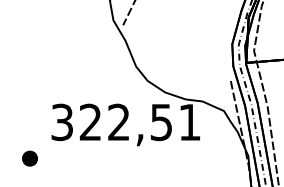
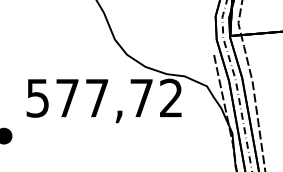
text: (126, 122) -> (104, 98), 322,51 -> 577,72

